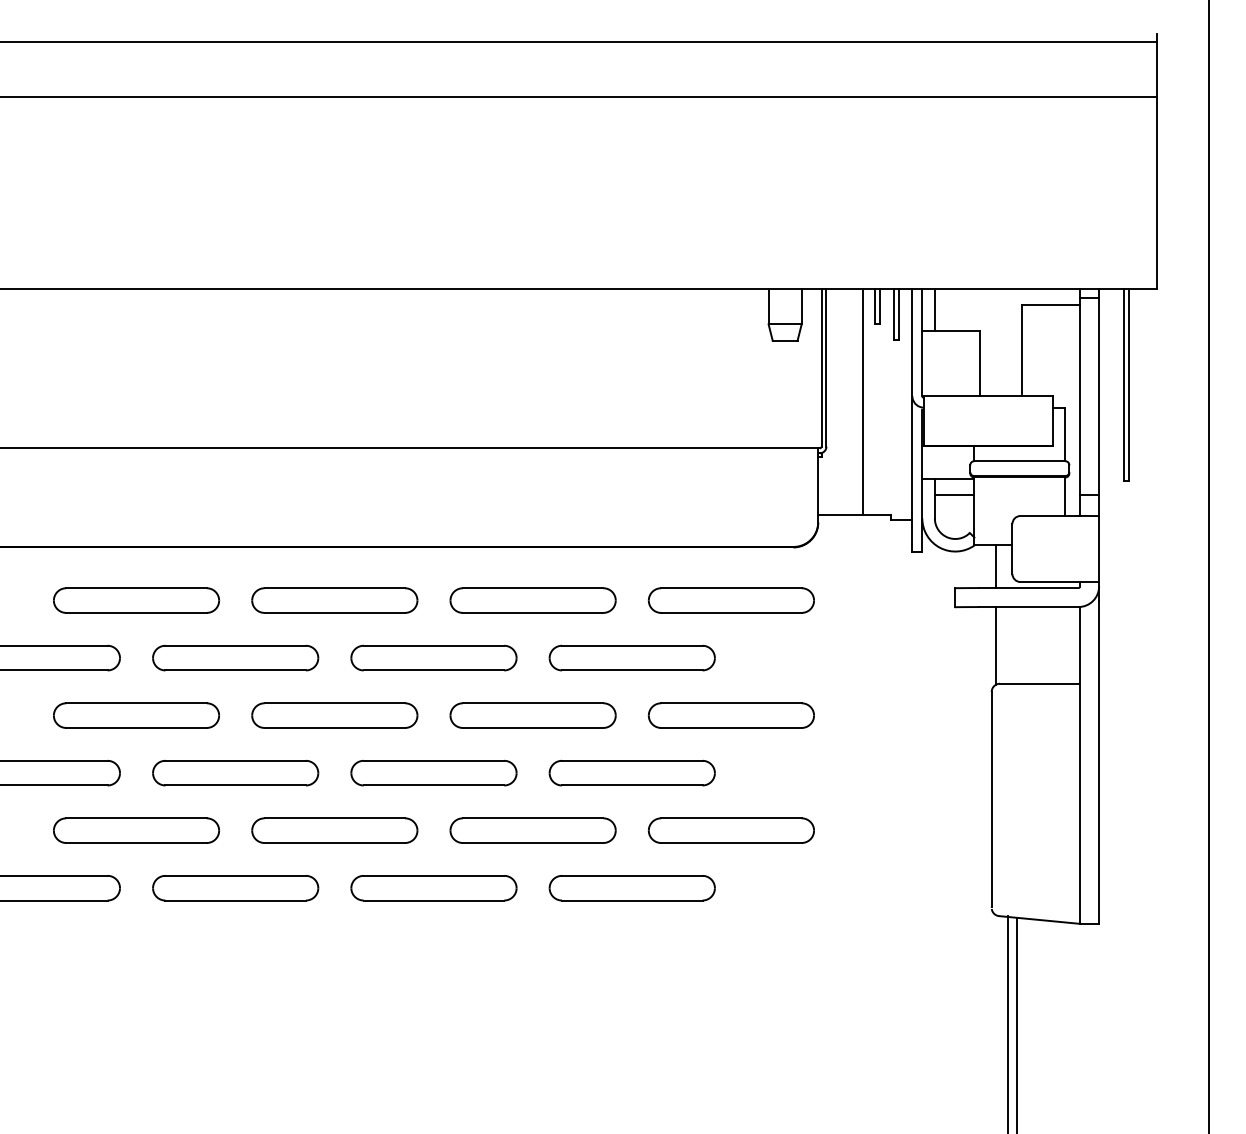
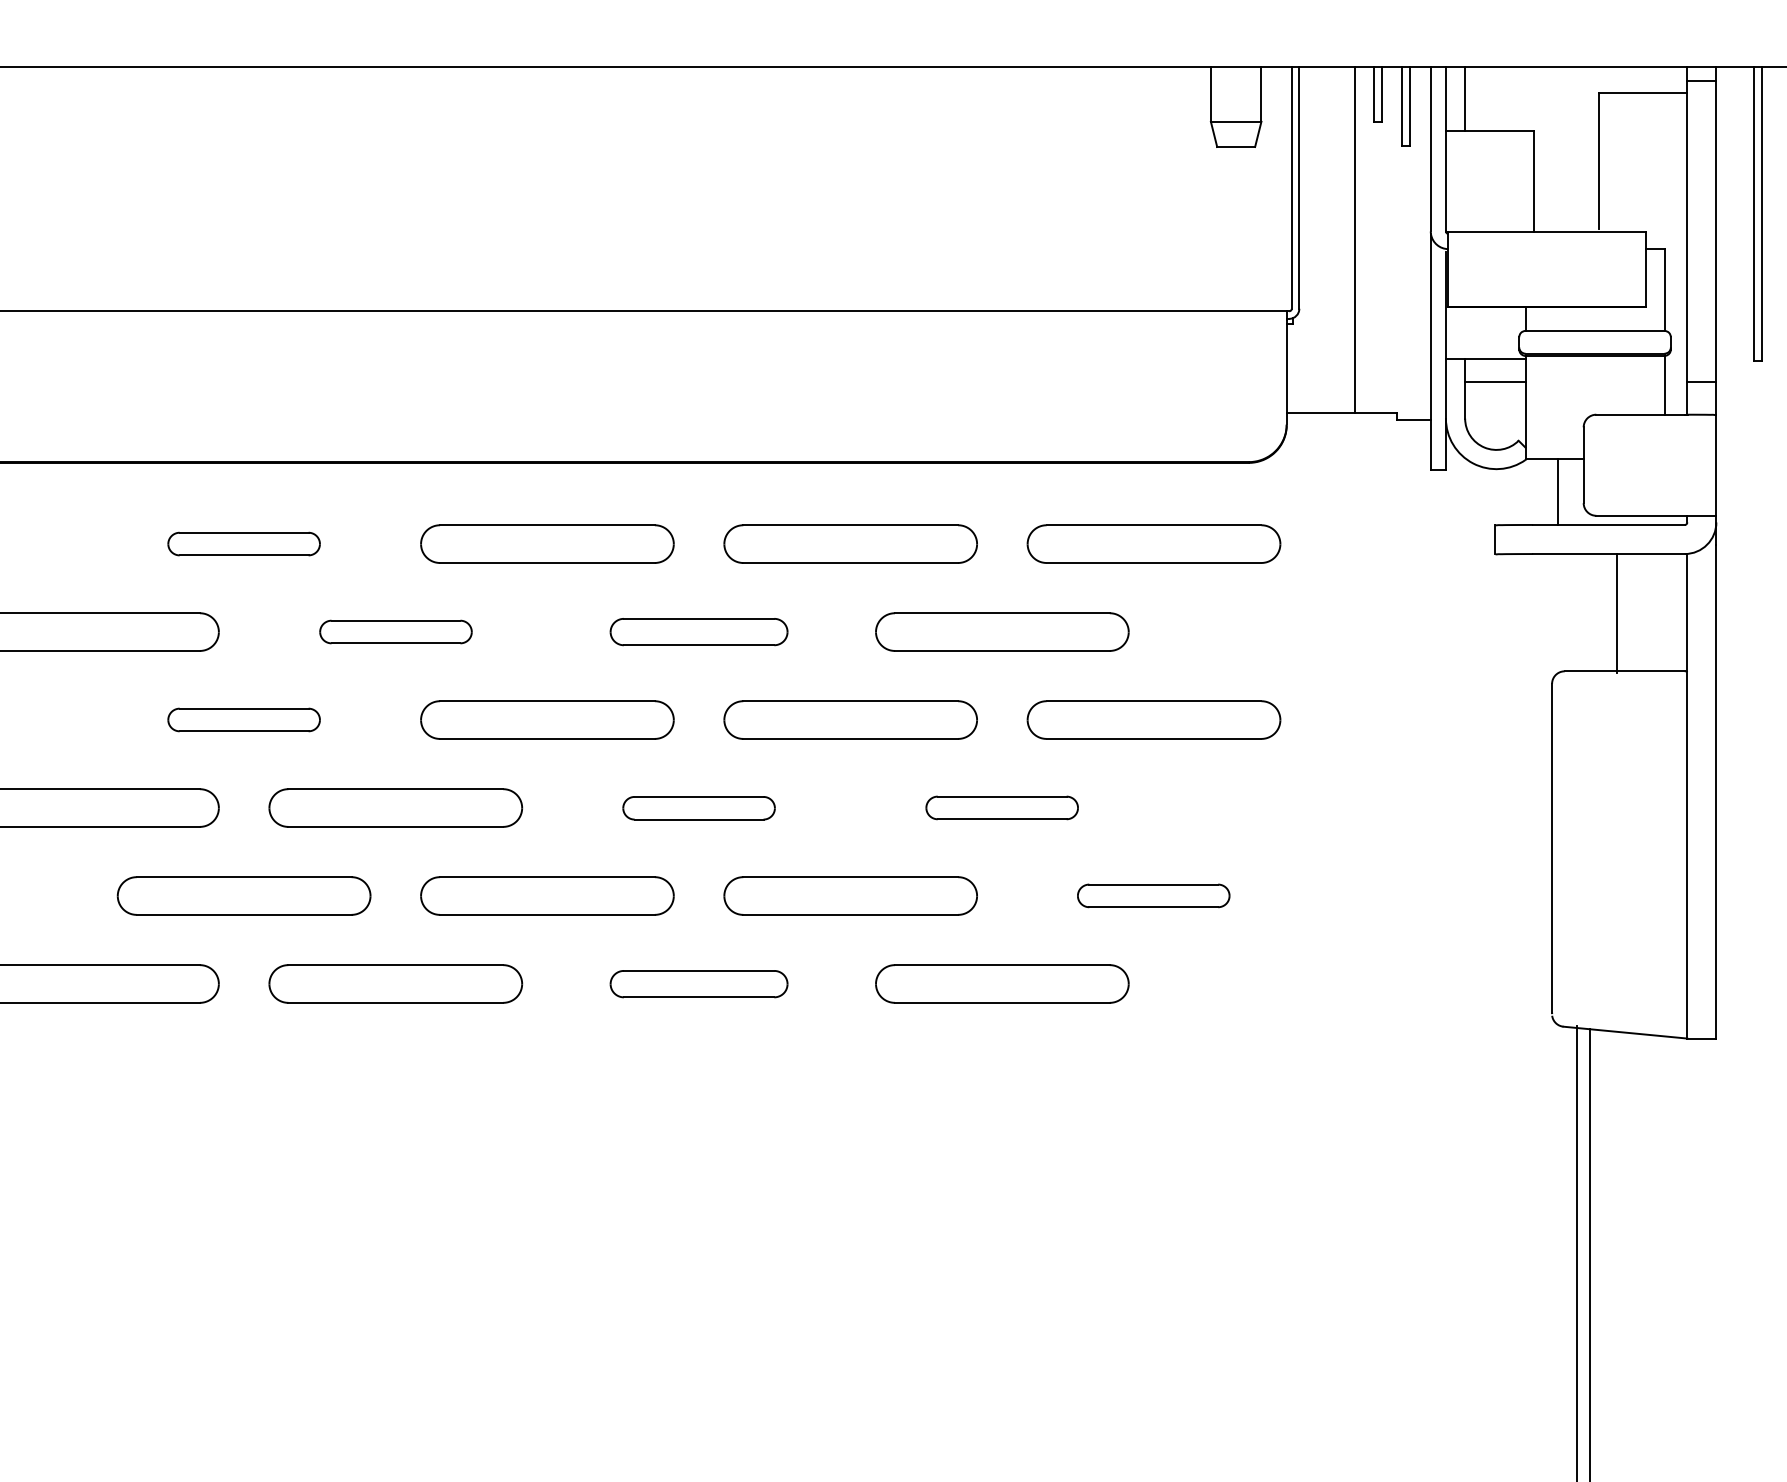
part: (136, 600) -> (244, 543), size x0.6
line: (995, 645) -> (1615, 612), moved
part: (235, 657) -> (395, 631), size x0.6
part: (433, 657) -> (698, 631), size x0.7
part: (136, 715) -> (244, 719), size x0.6
part: (631, 772) -> (1001, 807), size x0.6
part: (433, 773) -> (698, 808), size x0.6
part: (730, 830) -> (1152, 895), size x0.6
part: (433, 888) -> (698, 984), size x0.7

